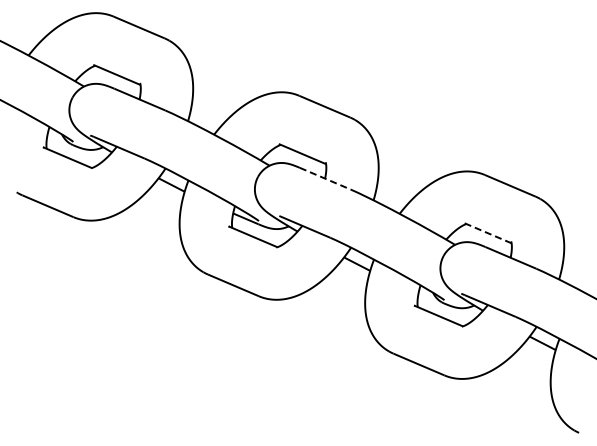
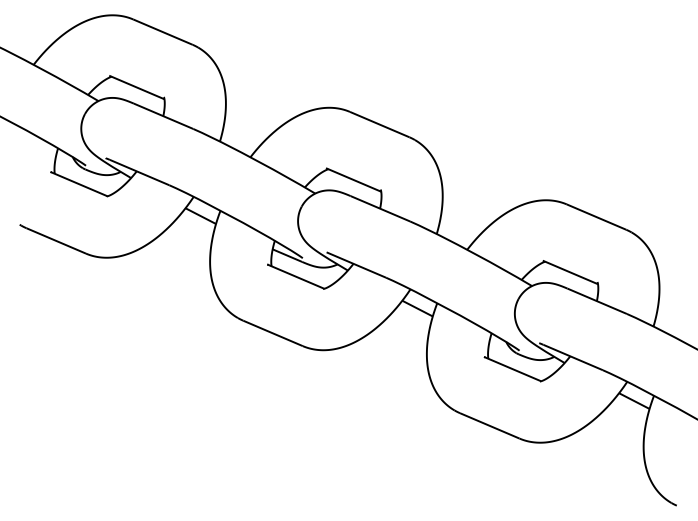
line: (325, 178) -> (380, 208), dashed -> solid
line: (487, 233) -> (569, 272), dashed -> solid

